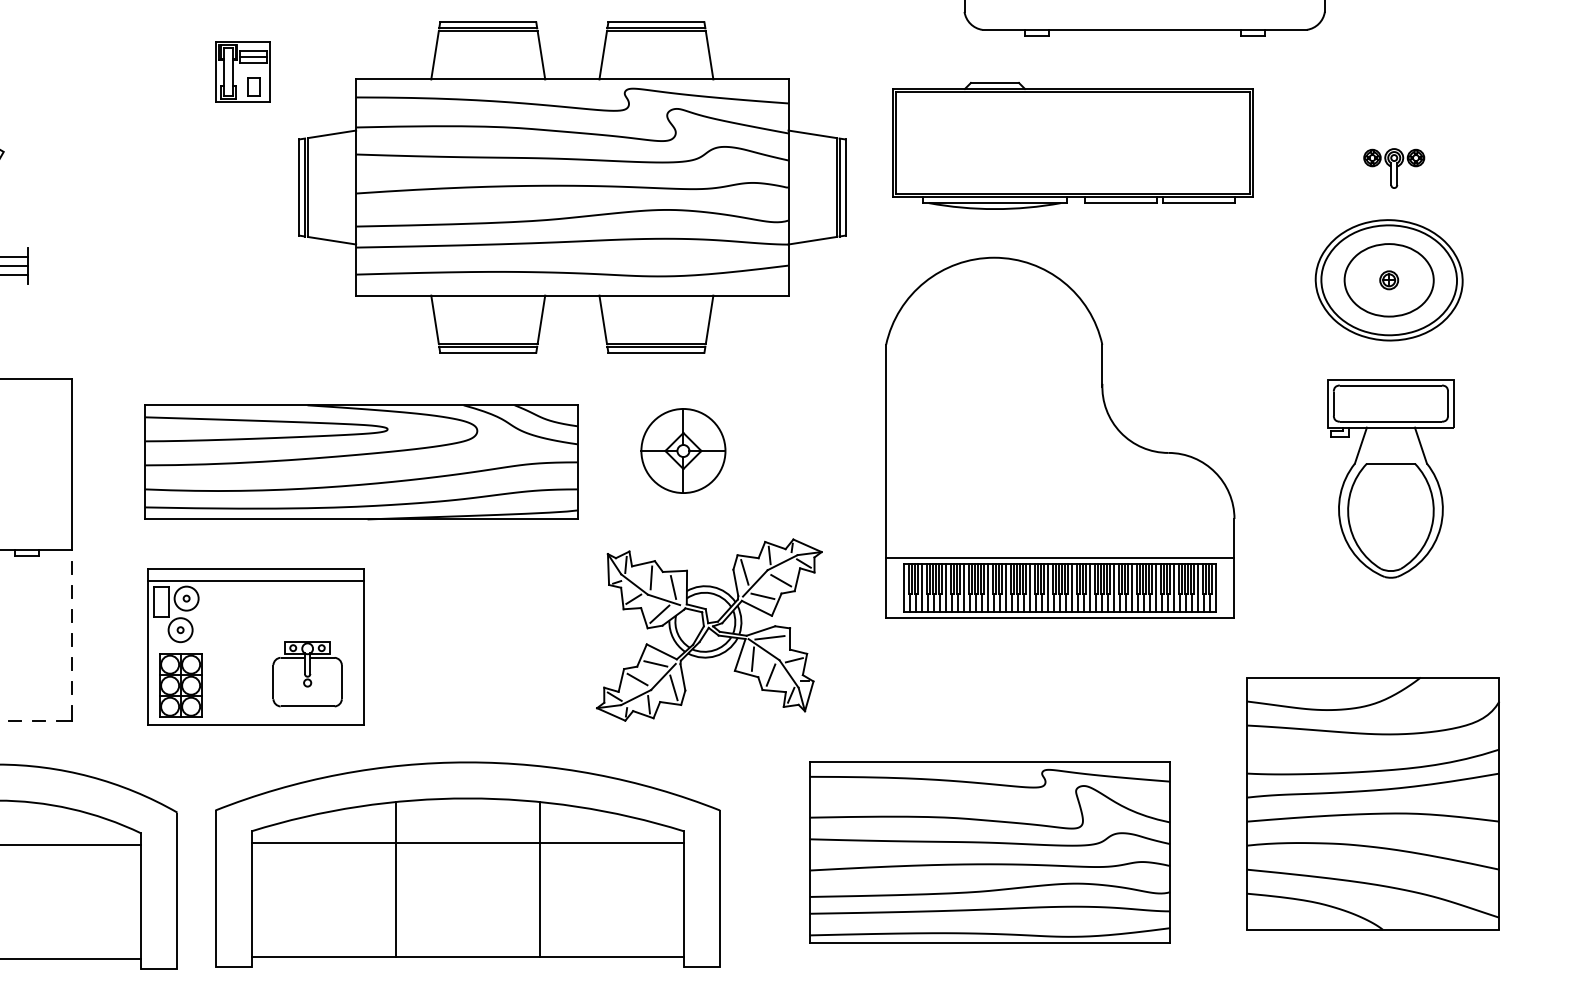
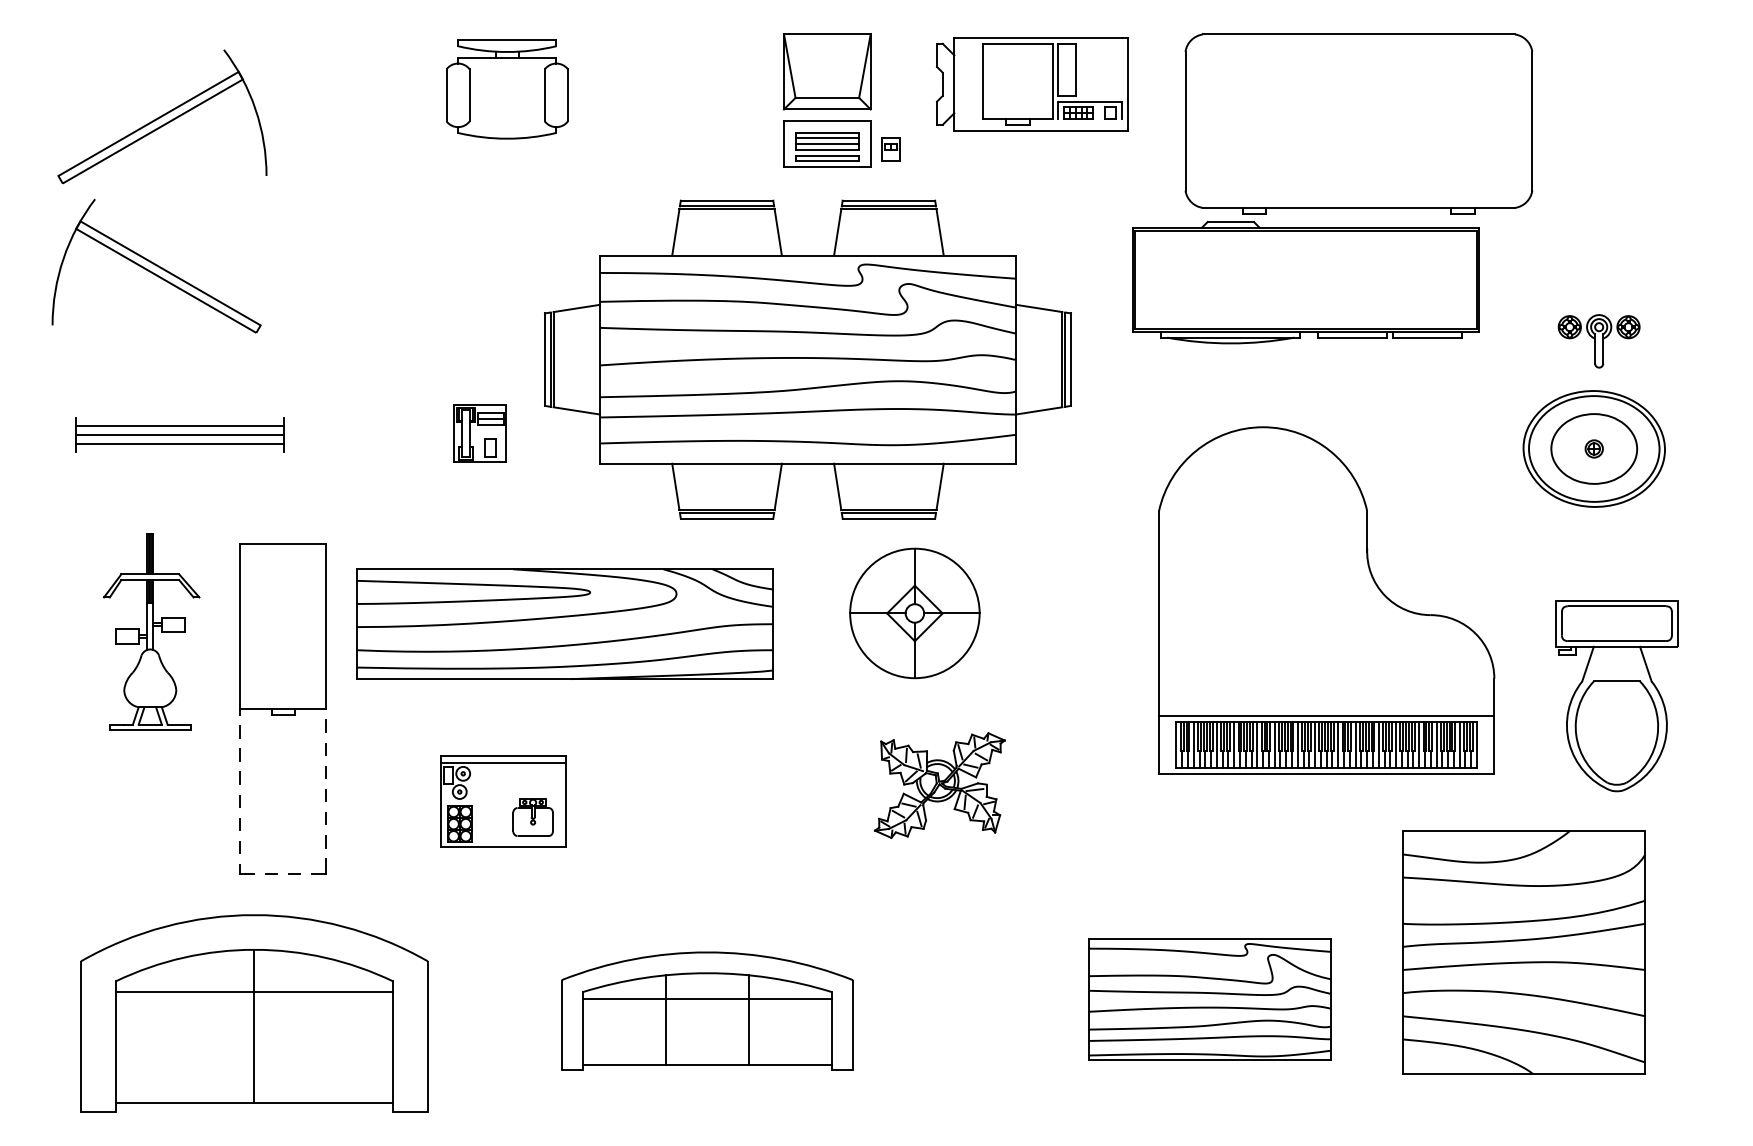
part: (242, 72) -> (479, 433), moved
part: (1072, 145) -> (1305, 282), moved
part: (1393, 168) -> (1598, 341), size x1.4
part: (1060, 437) -> (1326, 600), moved
part: (682, 450) -> (914, 612), size x1.6
part: (360, 461) -> (564, 623), moved
part: (1390, 479) -> (1616, 696), moved
part: (708, 629) -> (939, 785), size x0.6
part: (254, 646) -> (502, 801), size x0.6
part: (1372, 803) -> (1523, 952), moved
part: (989, 852) -> (1209, 999), size x0.7
part: (467, 864) -> (707, 1011), size x0.6

